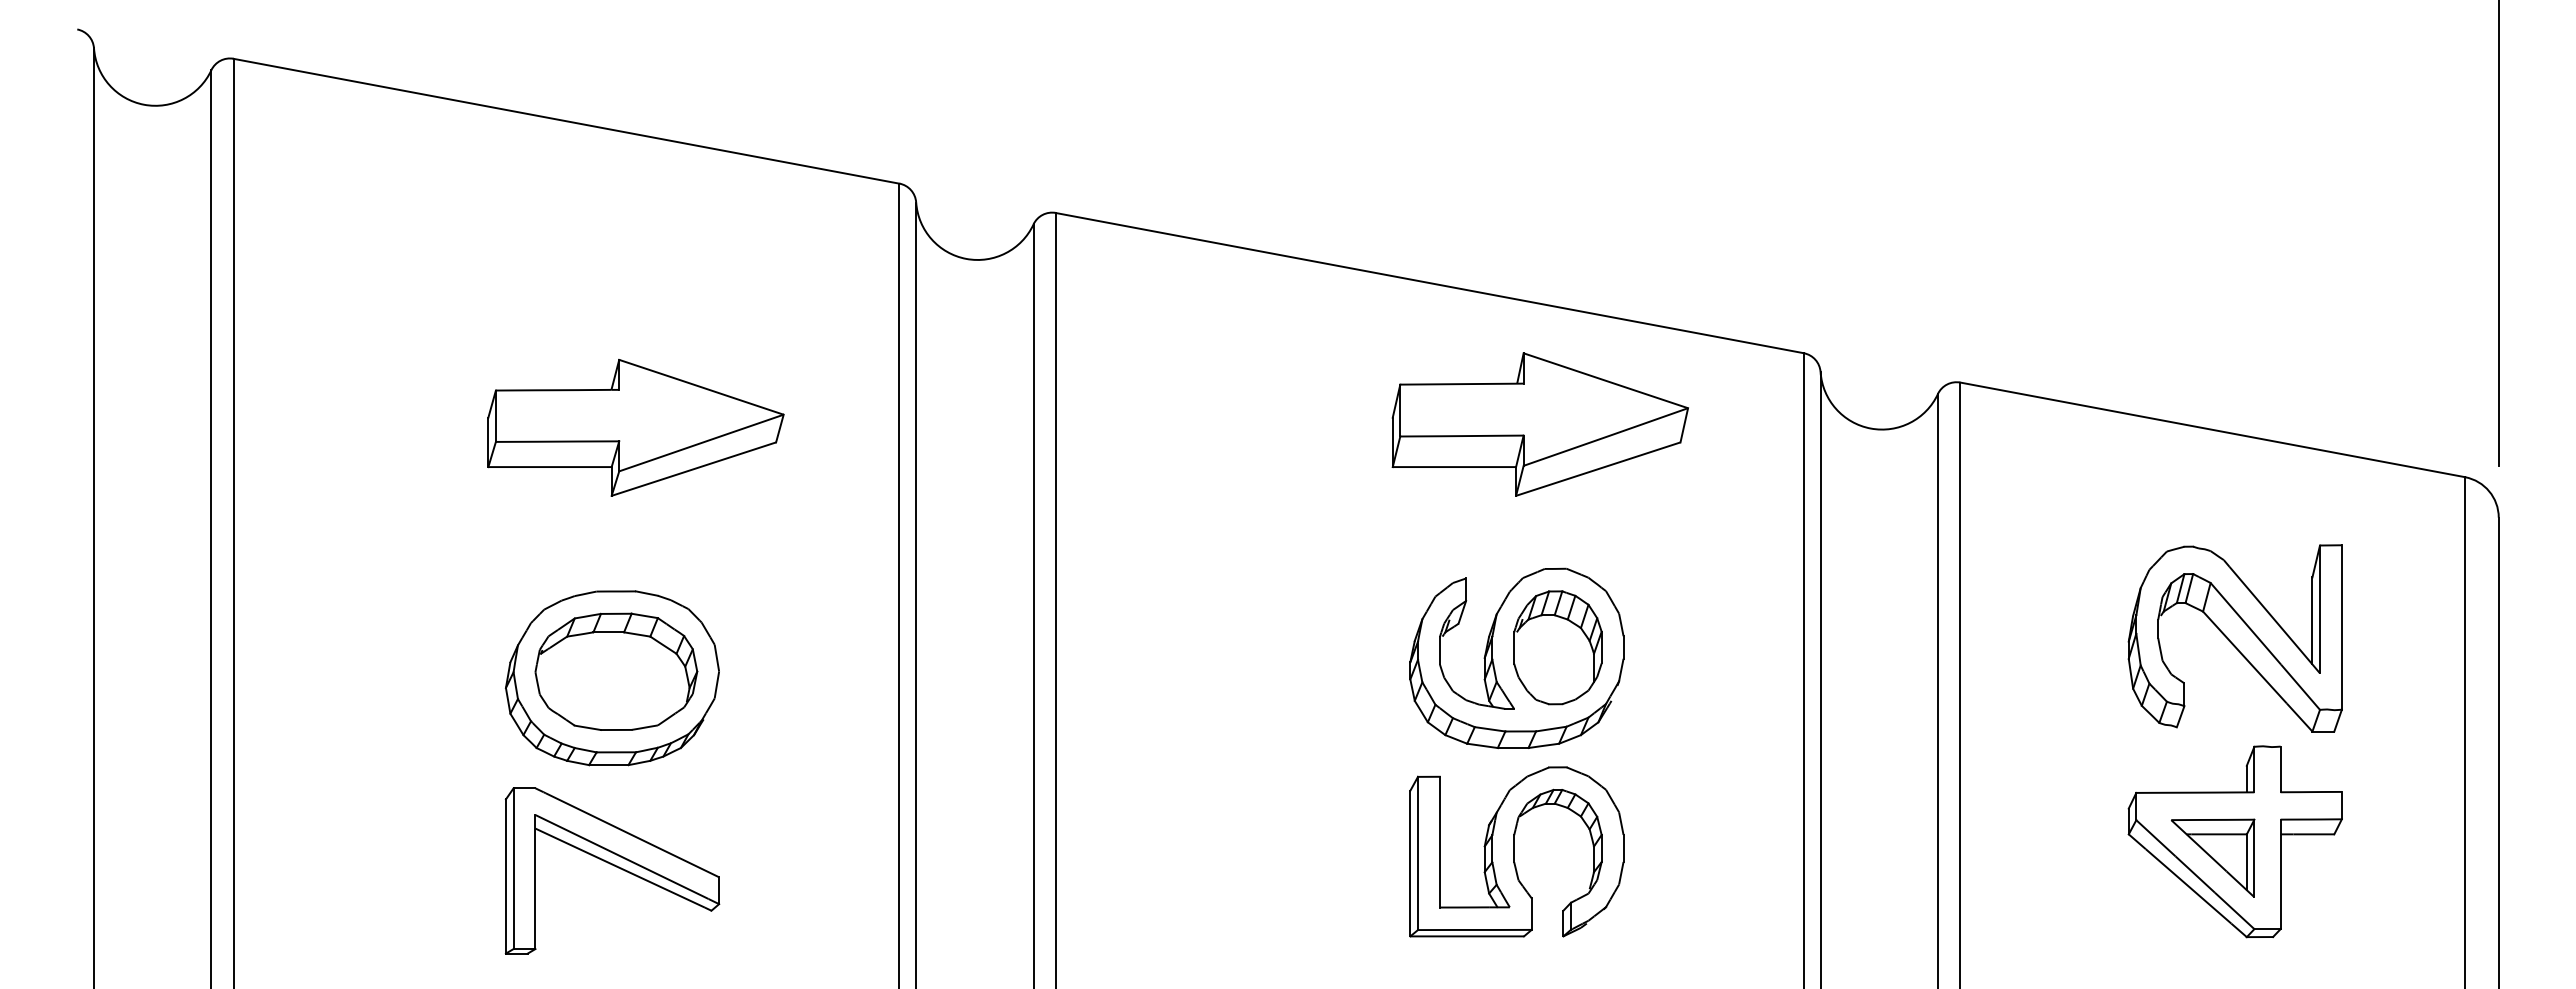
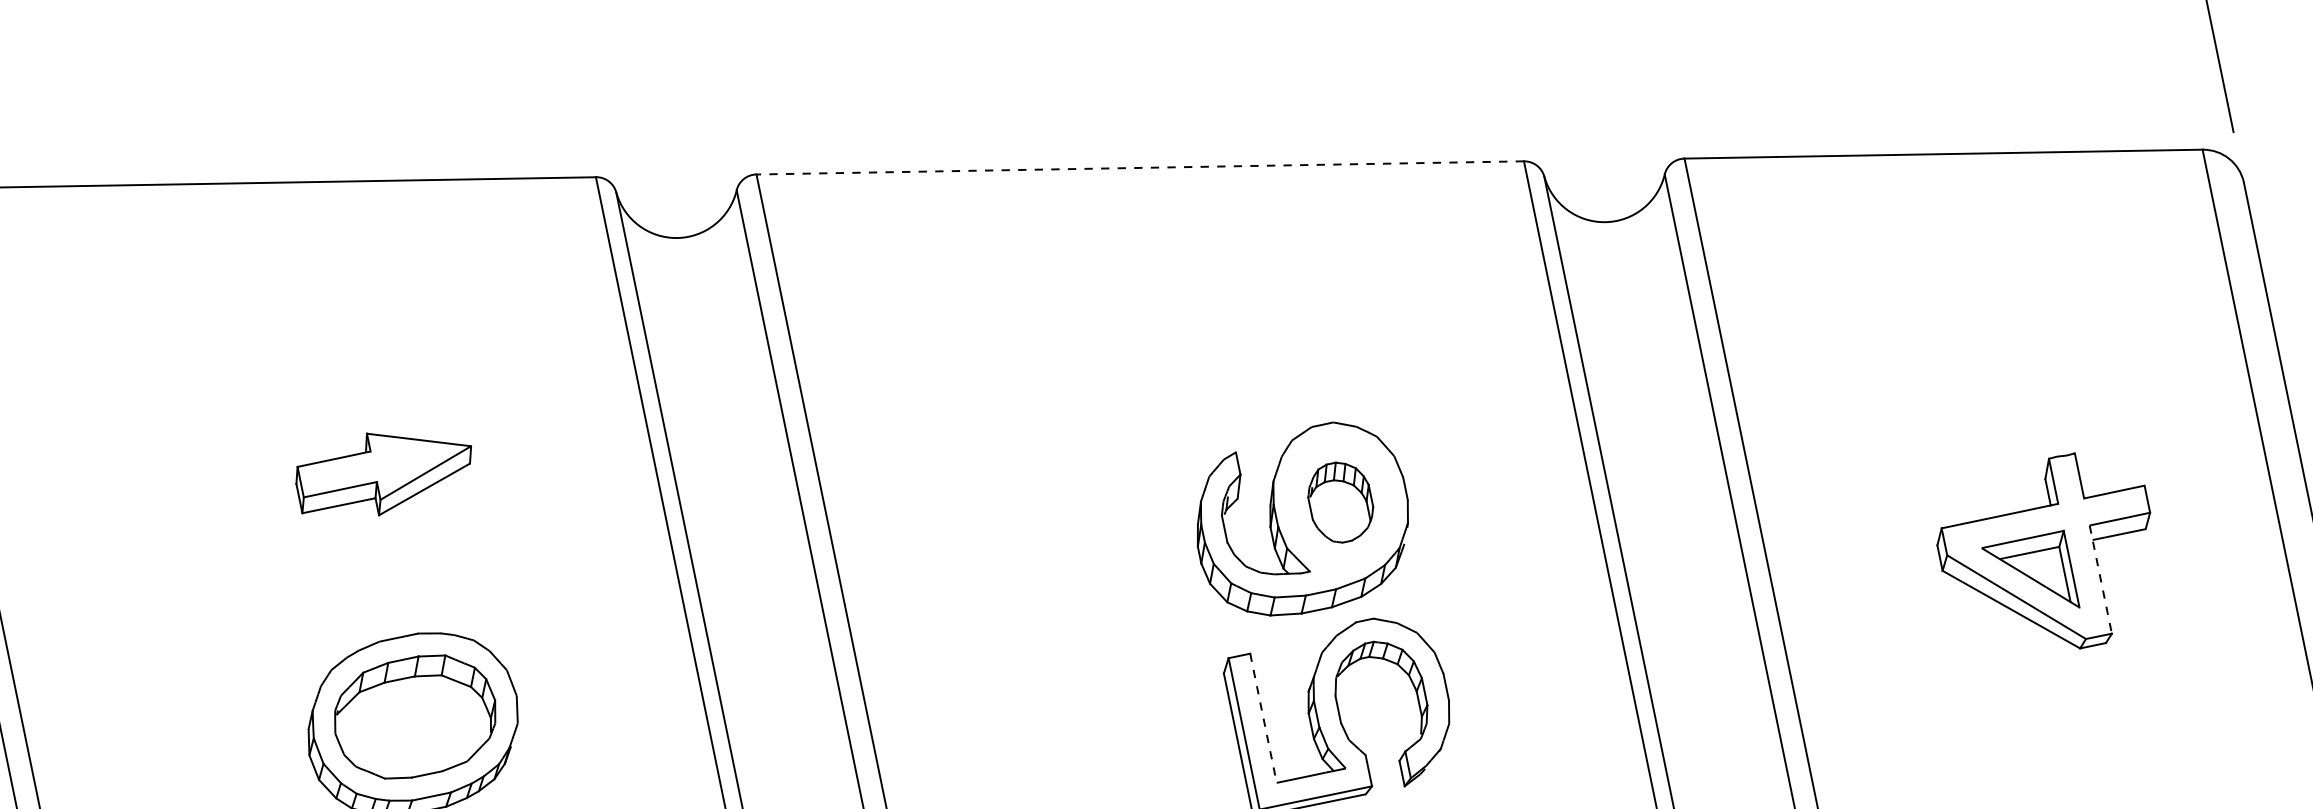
line: (1429, 283) -> (1139, 168), solid -> dashed
part: (1539, 424) -> (1277, 285), removed
part: (635, 427) -> (384, 471), size x0.6
part: (2234, 638) -> (2007, 355), removed
part: (1557, 647) -> (1340, 502), size x0.7
line: (1439, 842) -> (1263, 718), solid -> dashed
line: (2280, 874) -> (2100, 579), solid -> dashed

